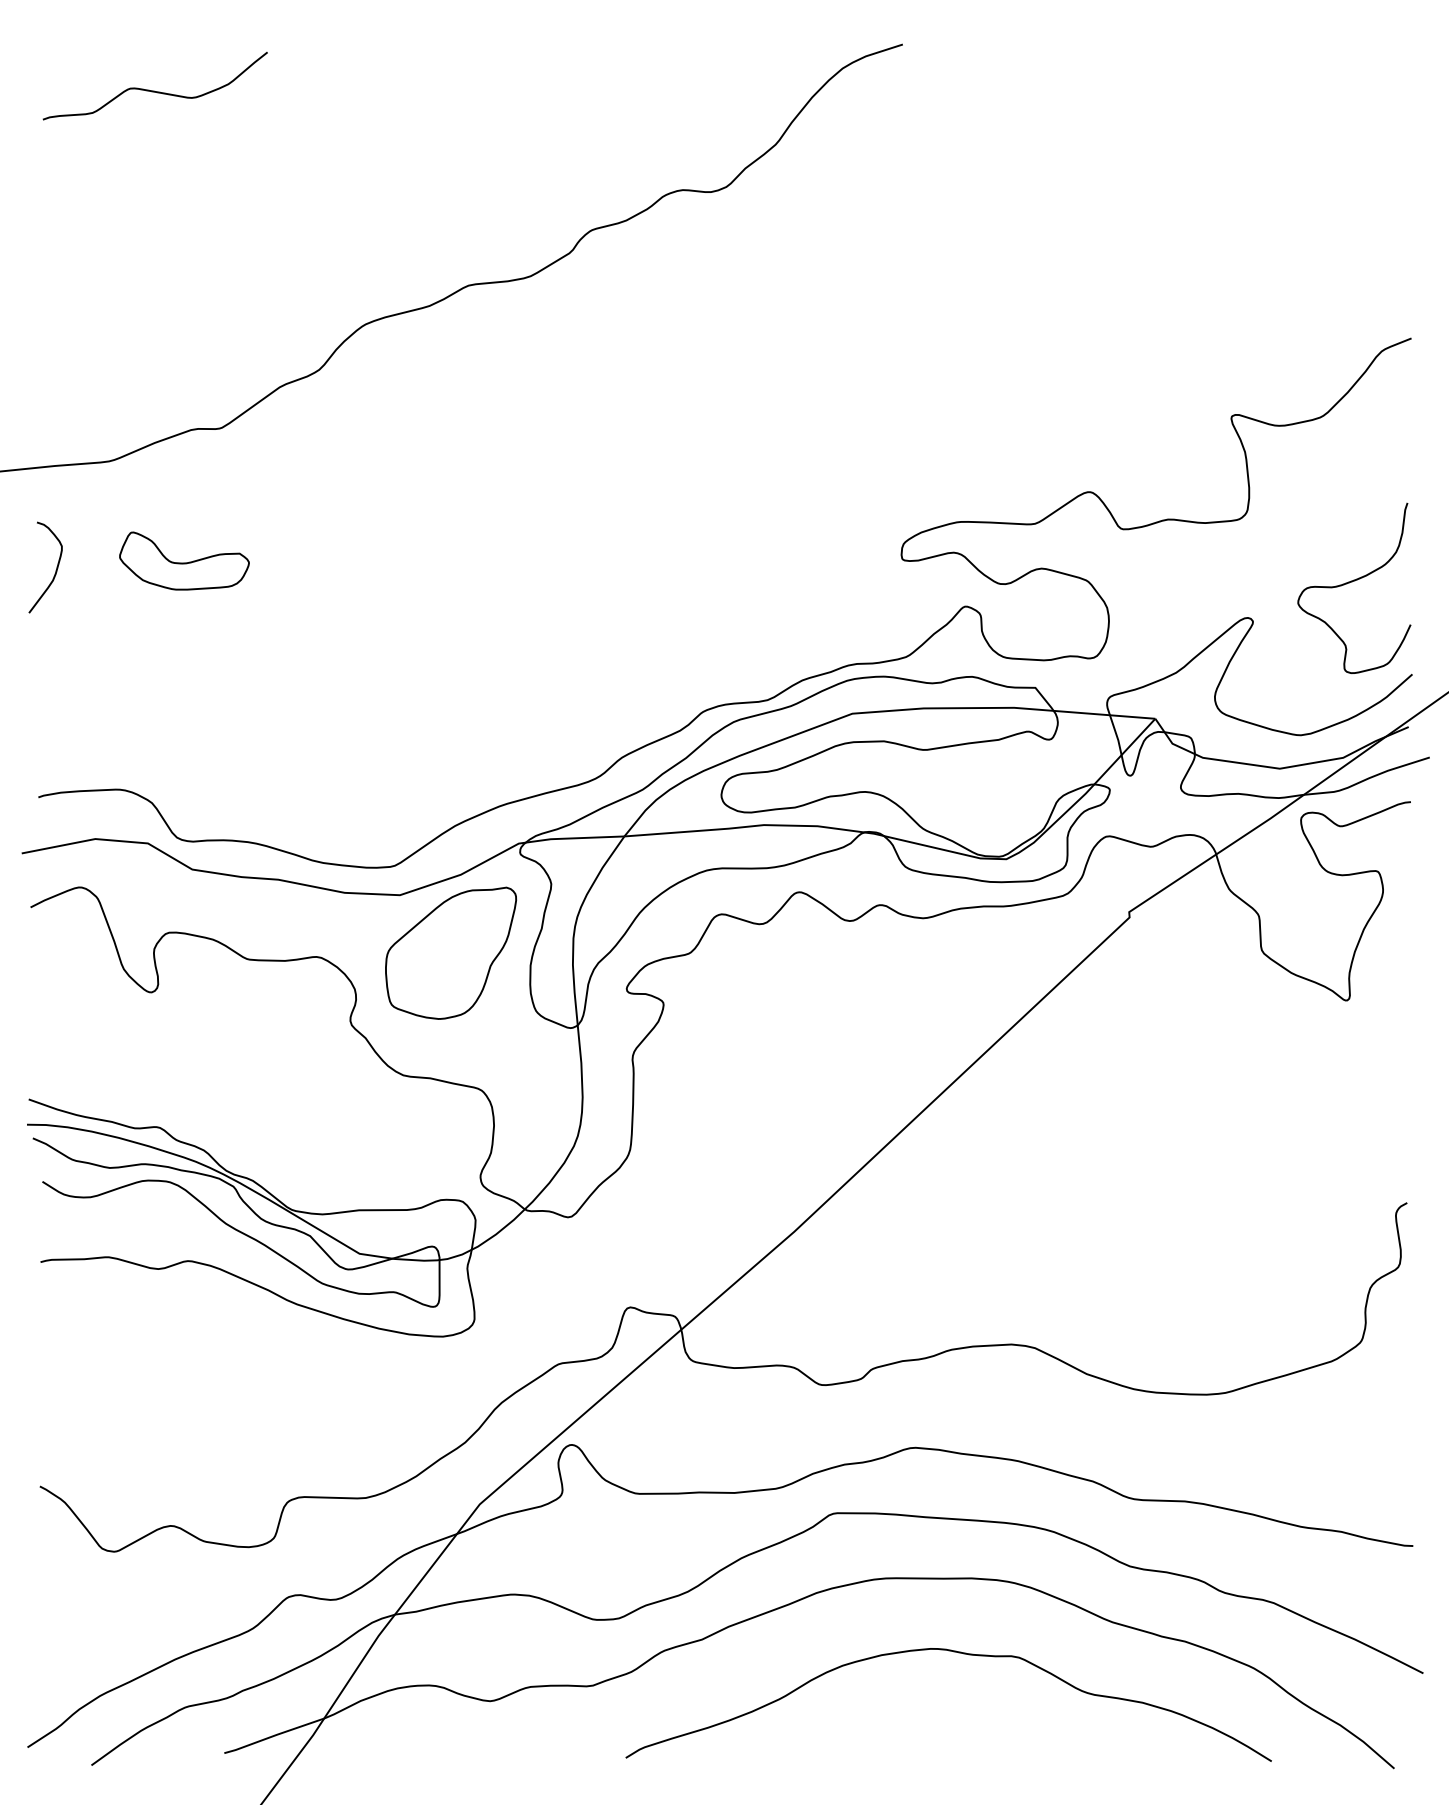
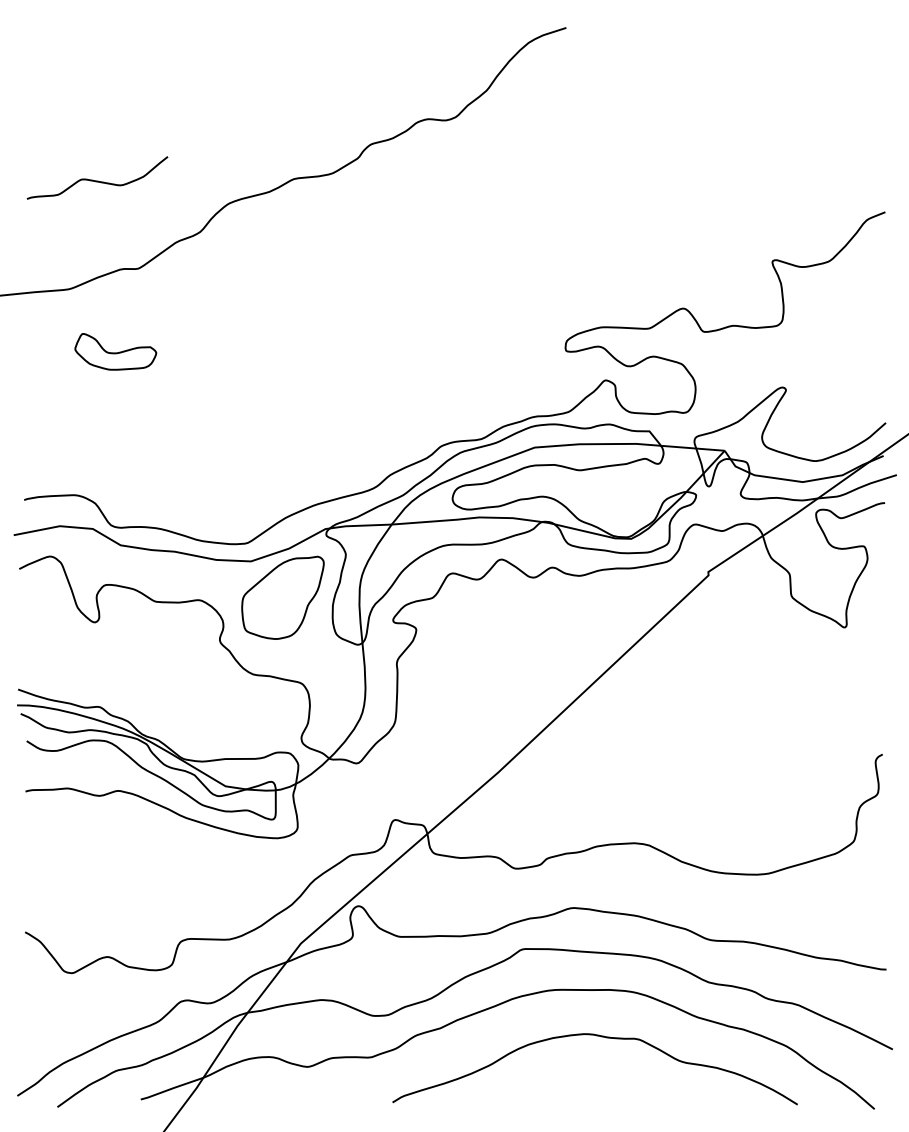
curve: (155, 90) -> (97, 180), moved
curve: (54, 570) -> (34, 357), removed
curve: (1352, 582) -> (848, 365), removed

